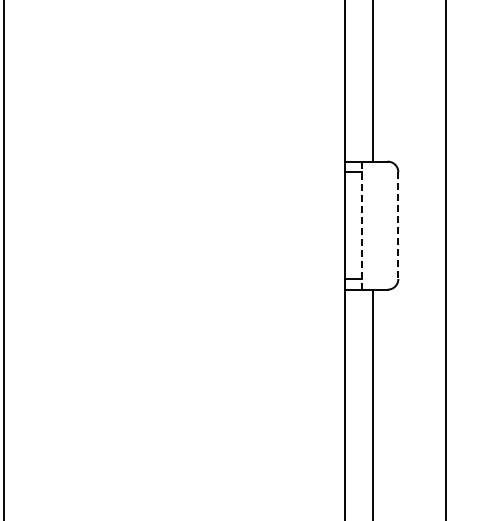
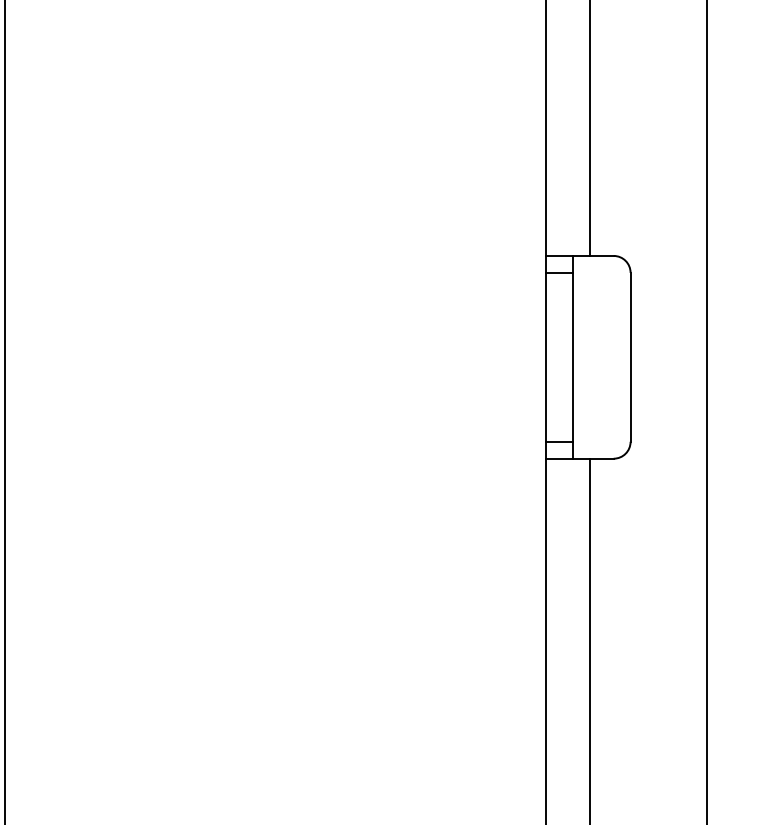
line: (362, 226) -> (573, 358), dashed -> solid
line: (398, 226) -> (630, 358), dashed -> solid

